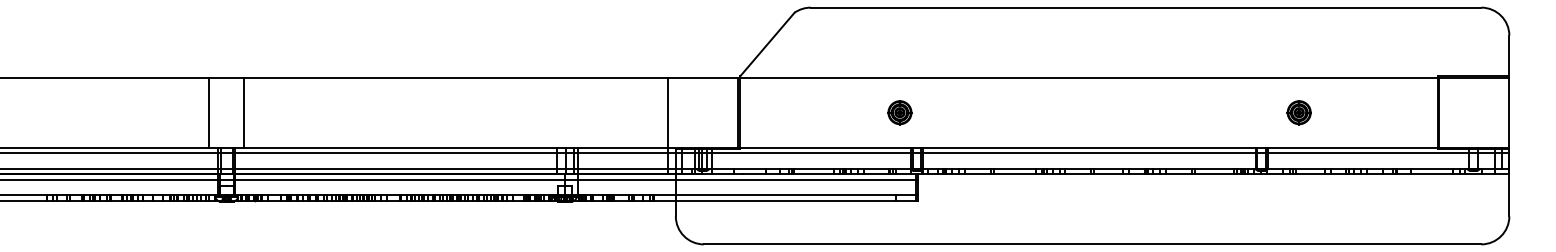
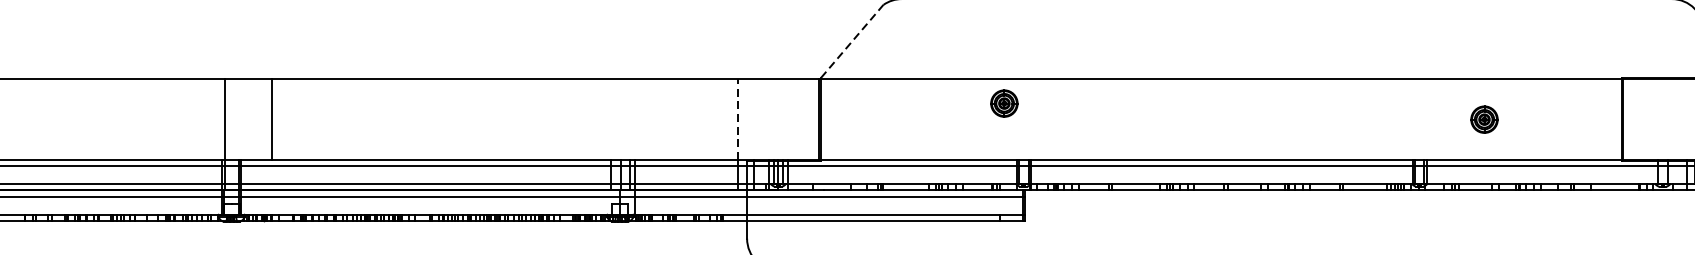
line: (767, 44) -> (852, 41), solid -> dashed
line: (209, 112) -> (225, 119), moved
line: (244, 112) -> (272, 119), moved
line: (668, 112) -> (738, 119), solid -> dashed
part: (899, 112) -> (1003, 103), moved
part: (1298, 112) -> (1483, 119), moved

